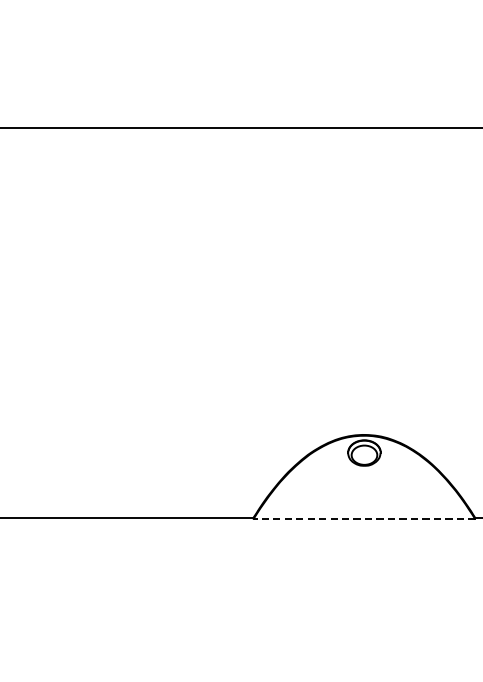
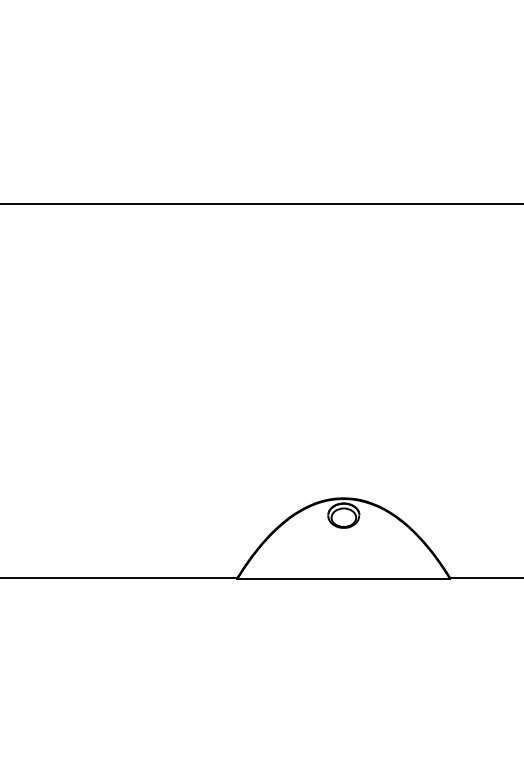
line: (364, 519) -> (343, 579), dashed -> solid

